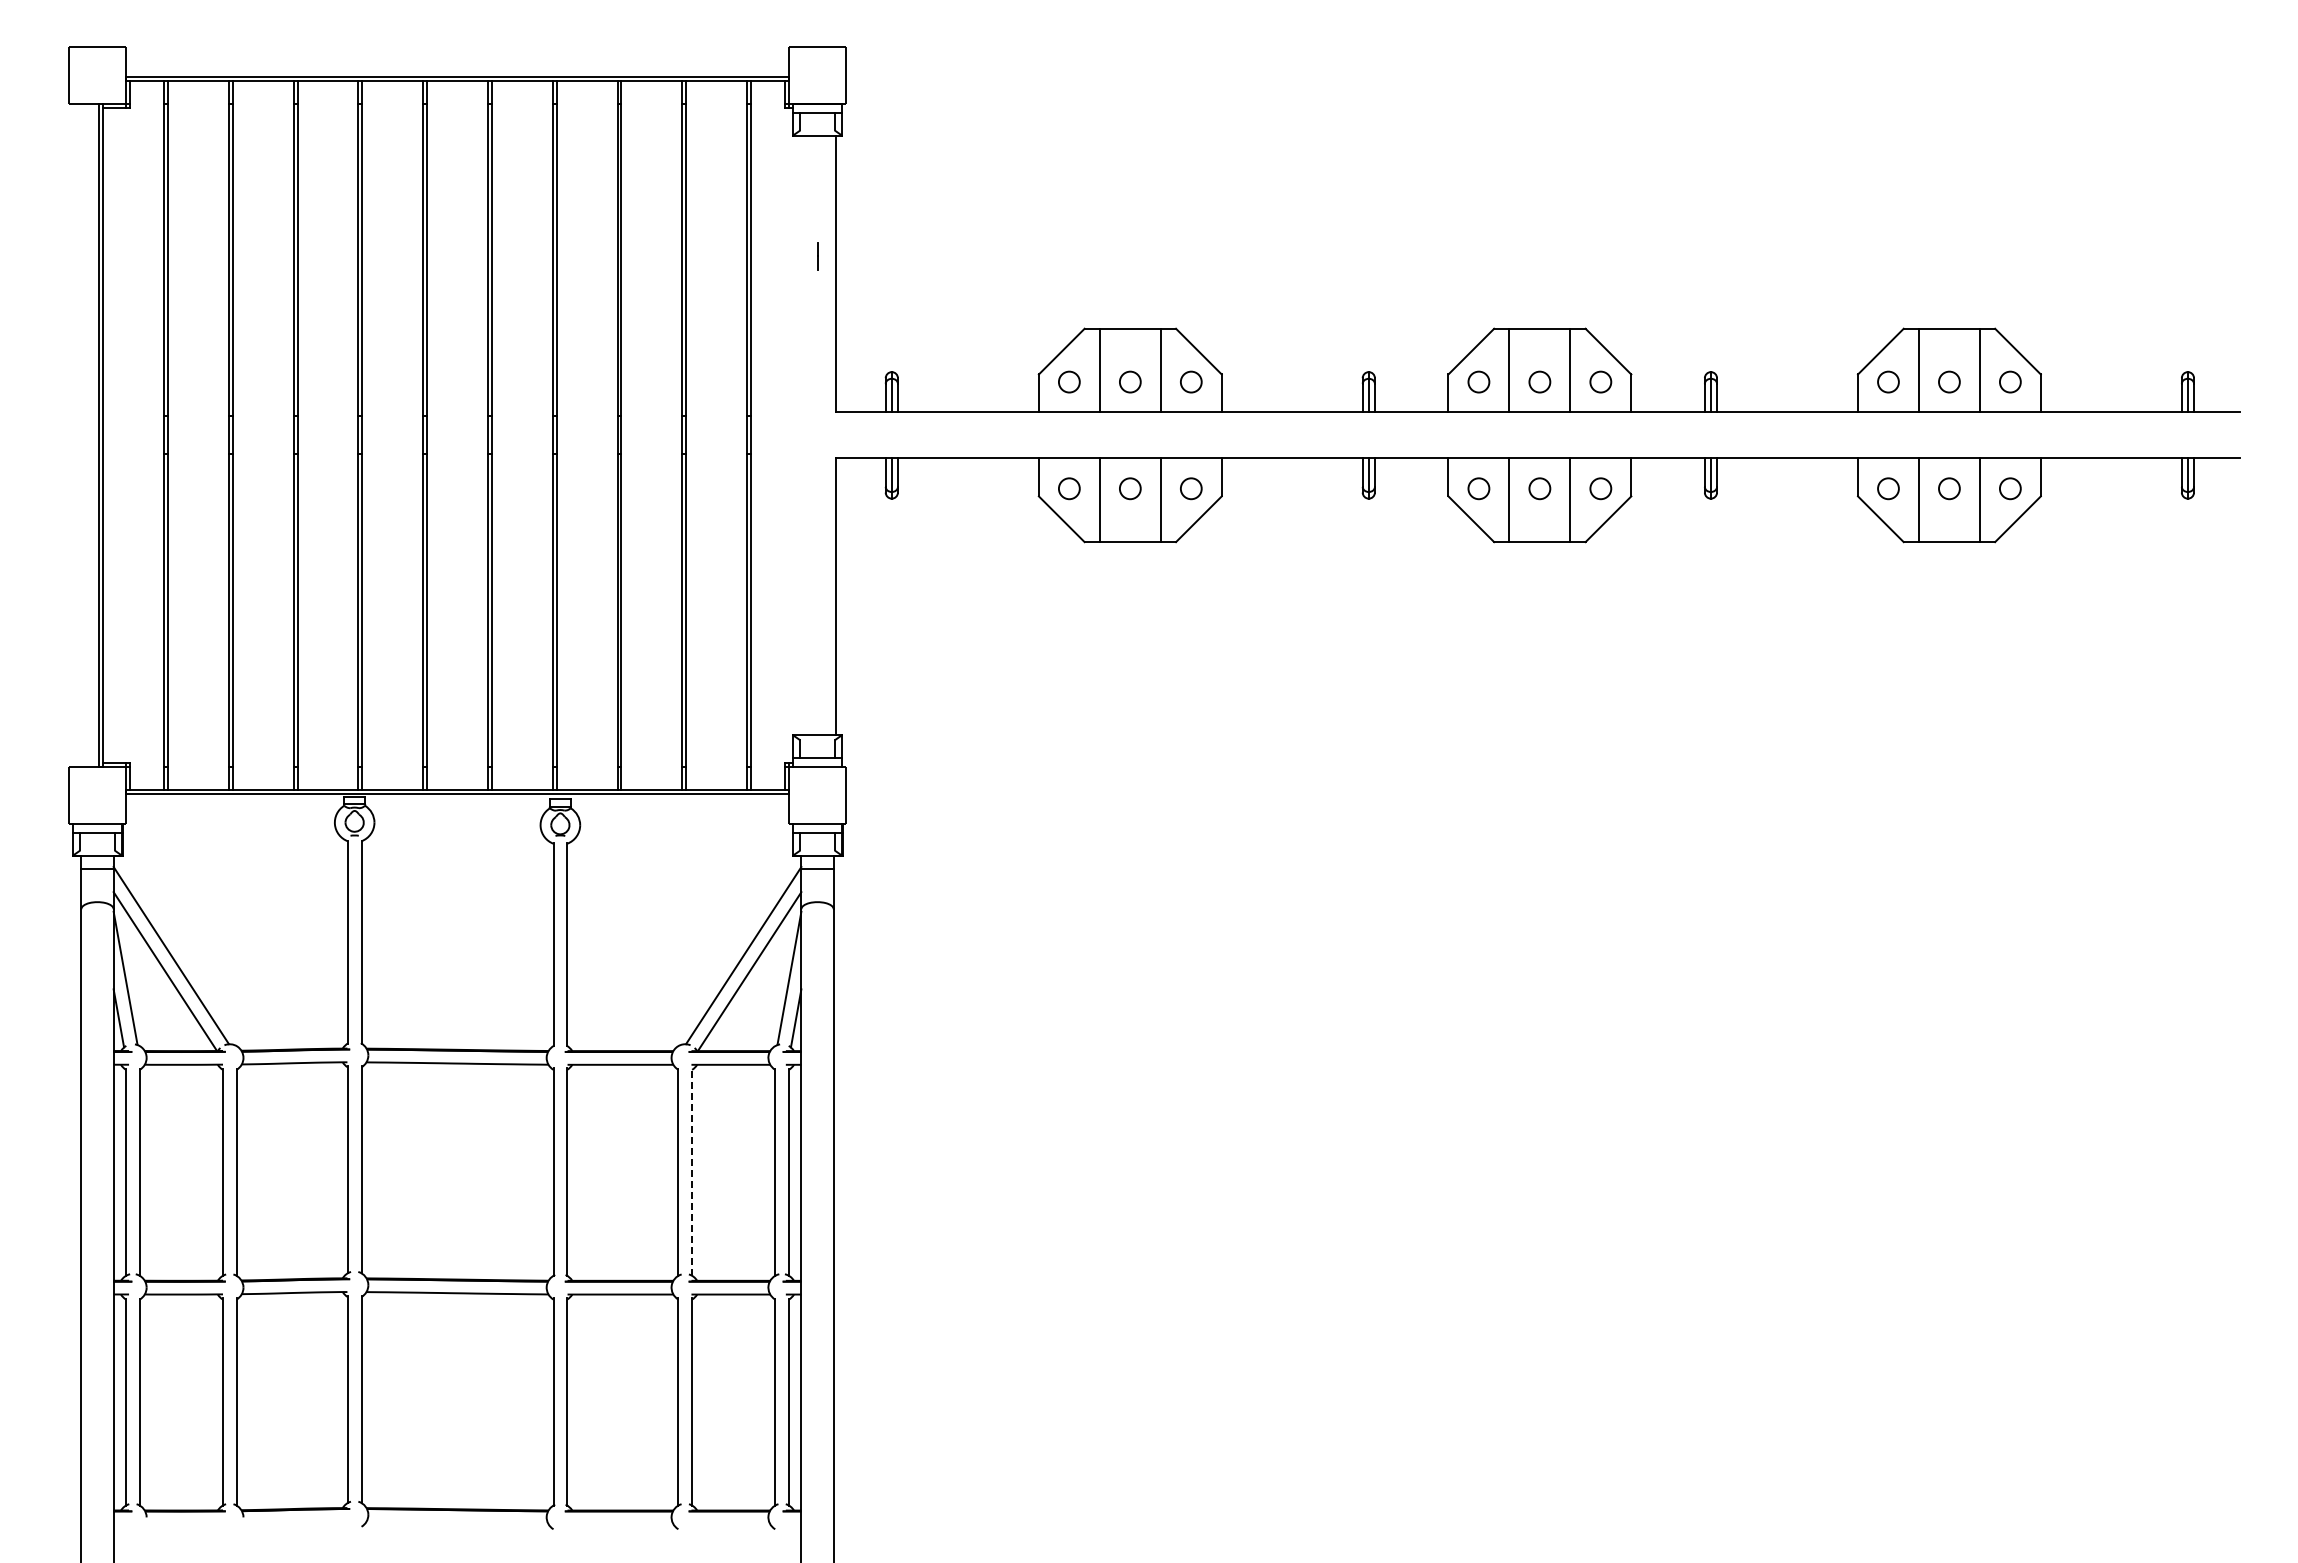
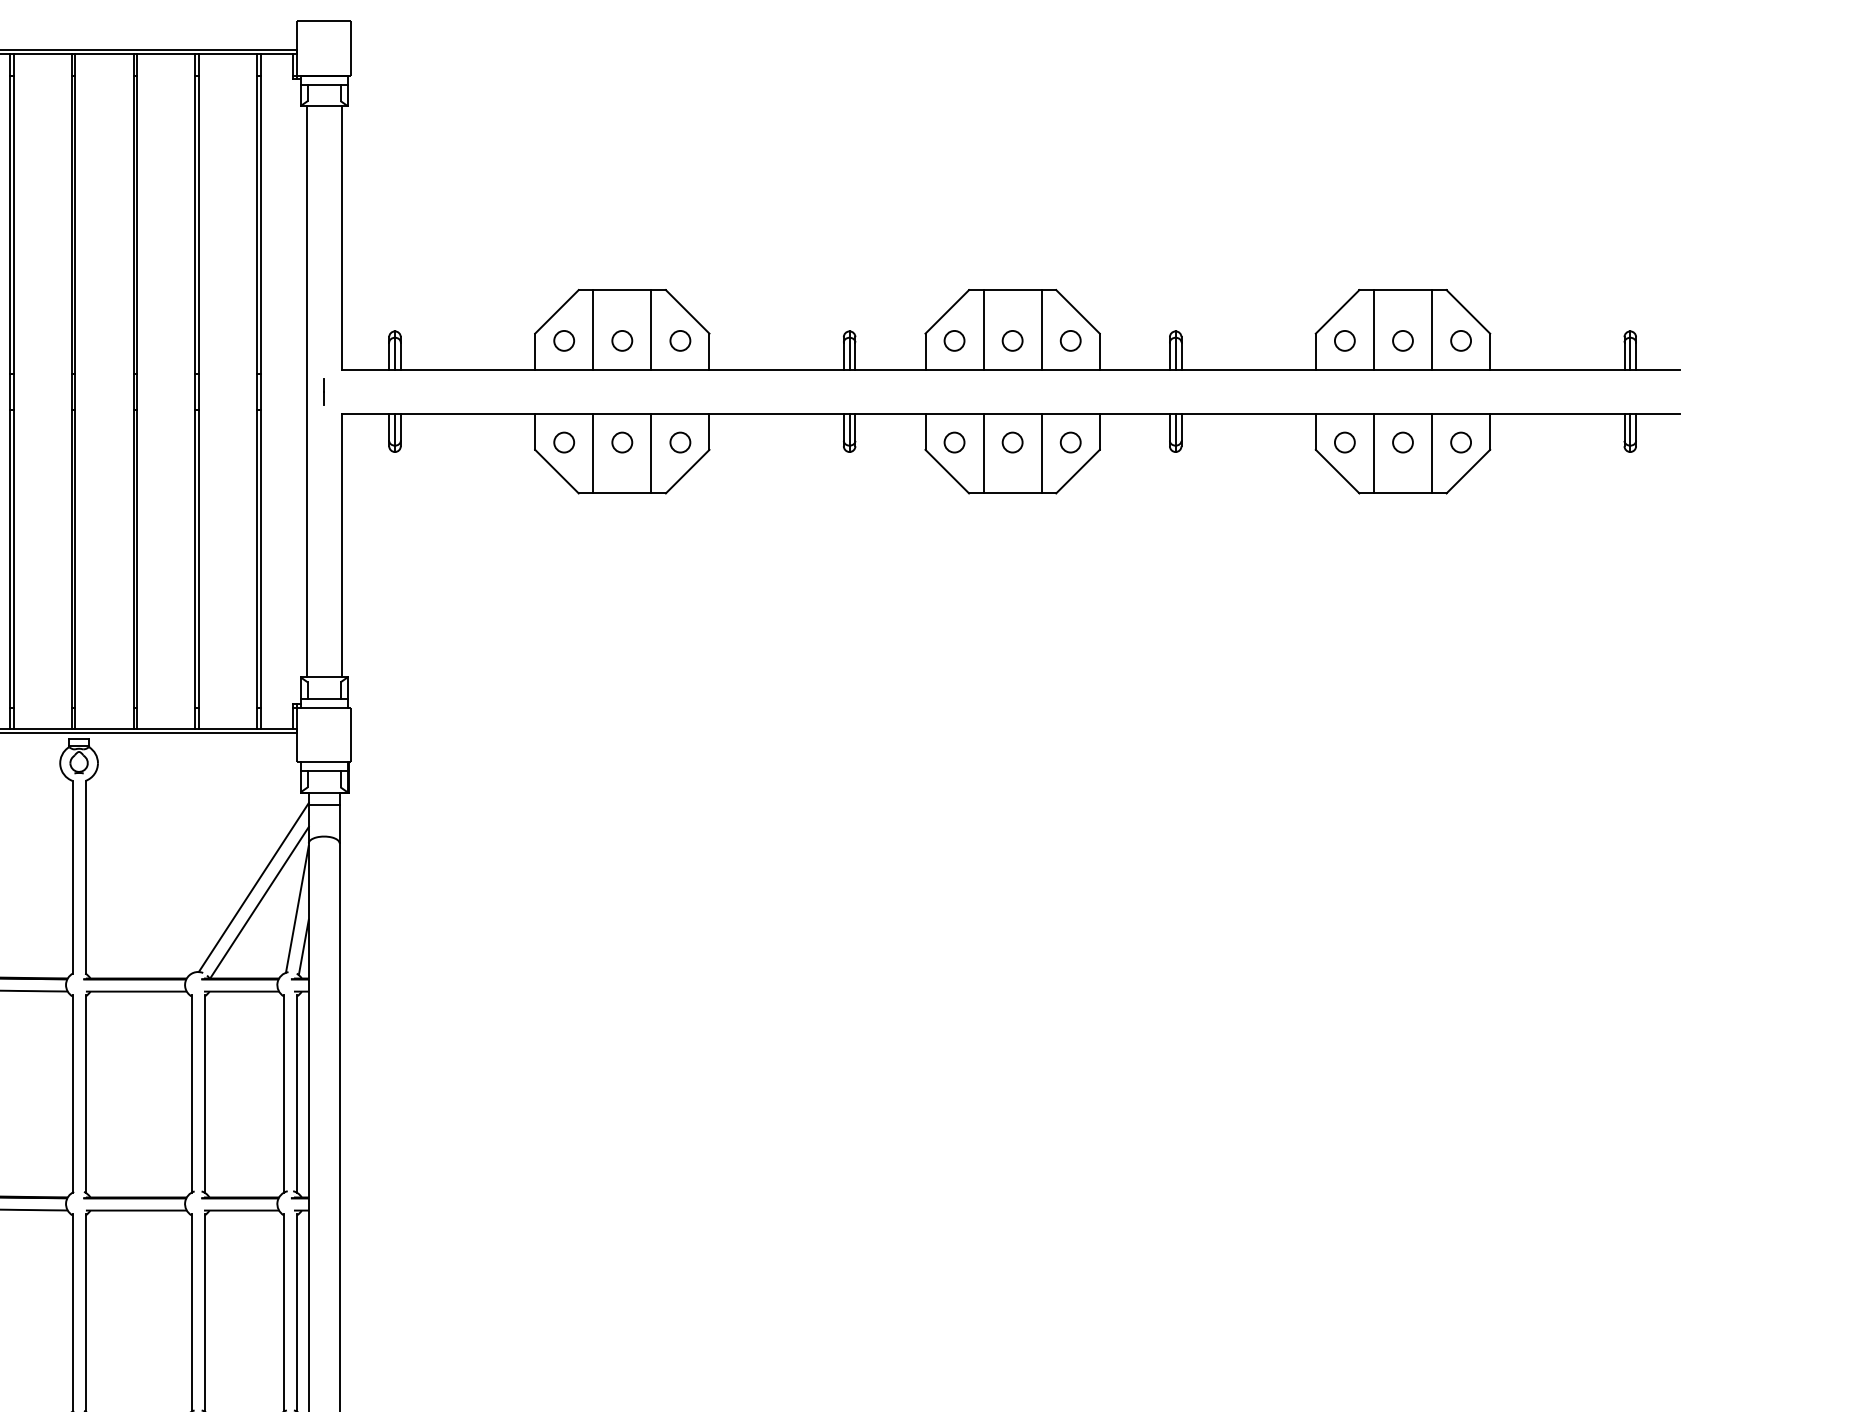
line: (817, 256) -> (324, 391), moved
line: (799, 434) -> (306, 390), added
line: (692, 1172) -> (205, 1094), dashed -> solid

